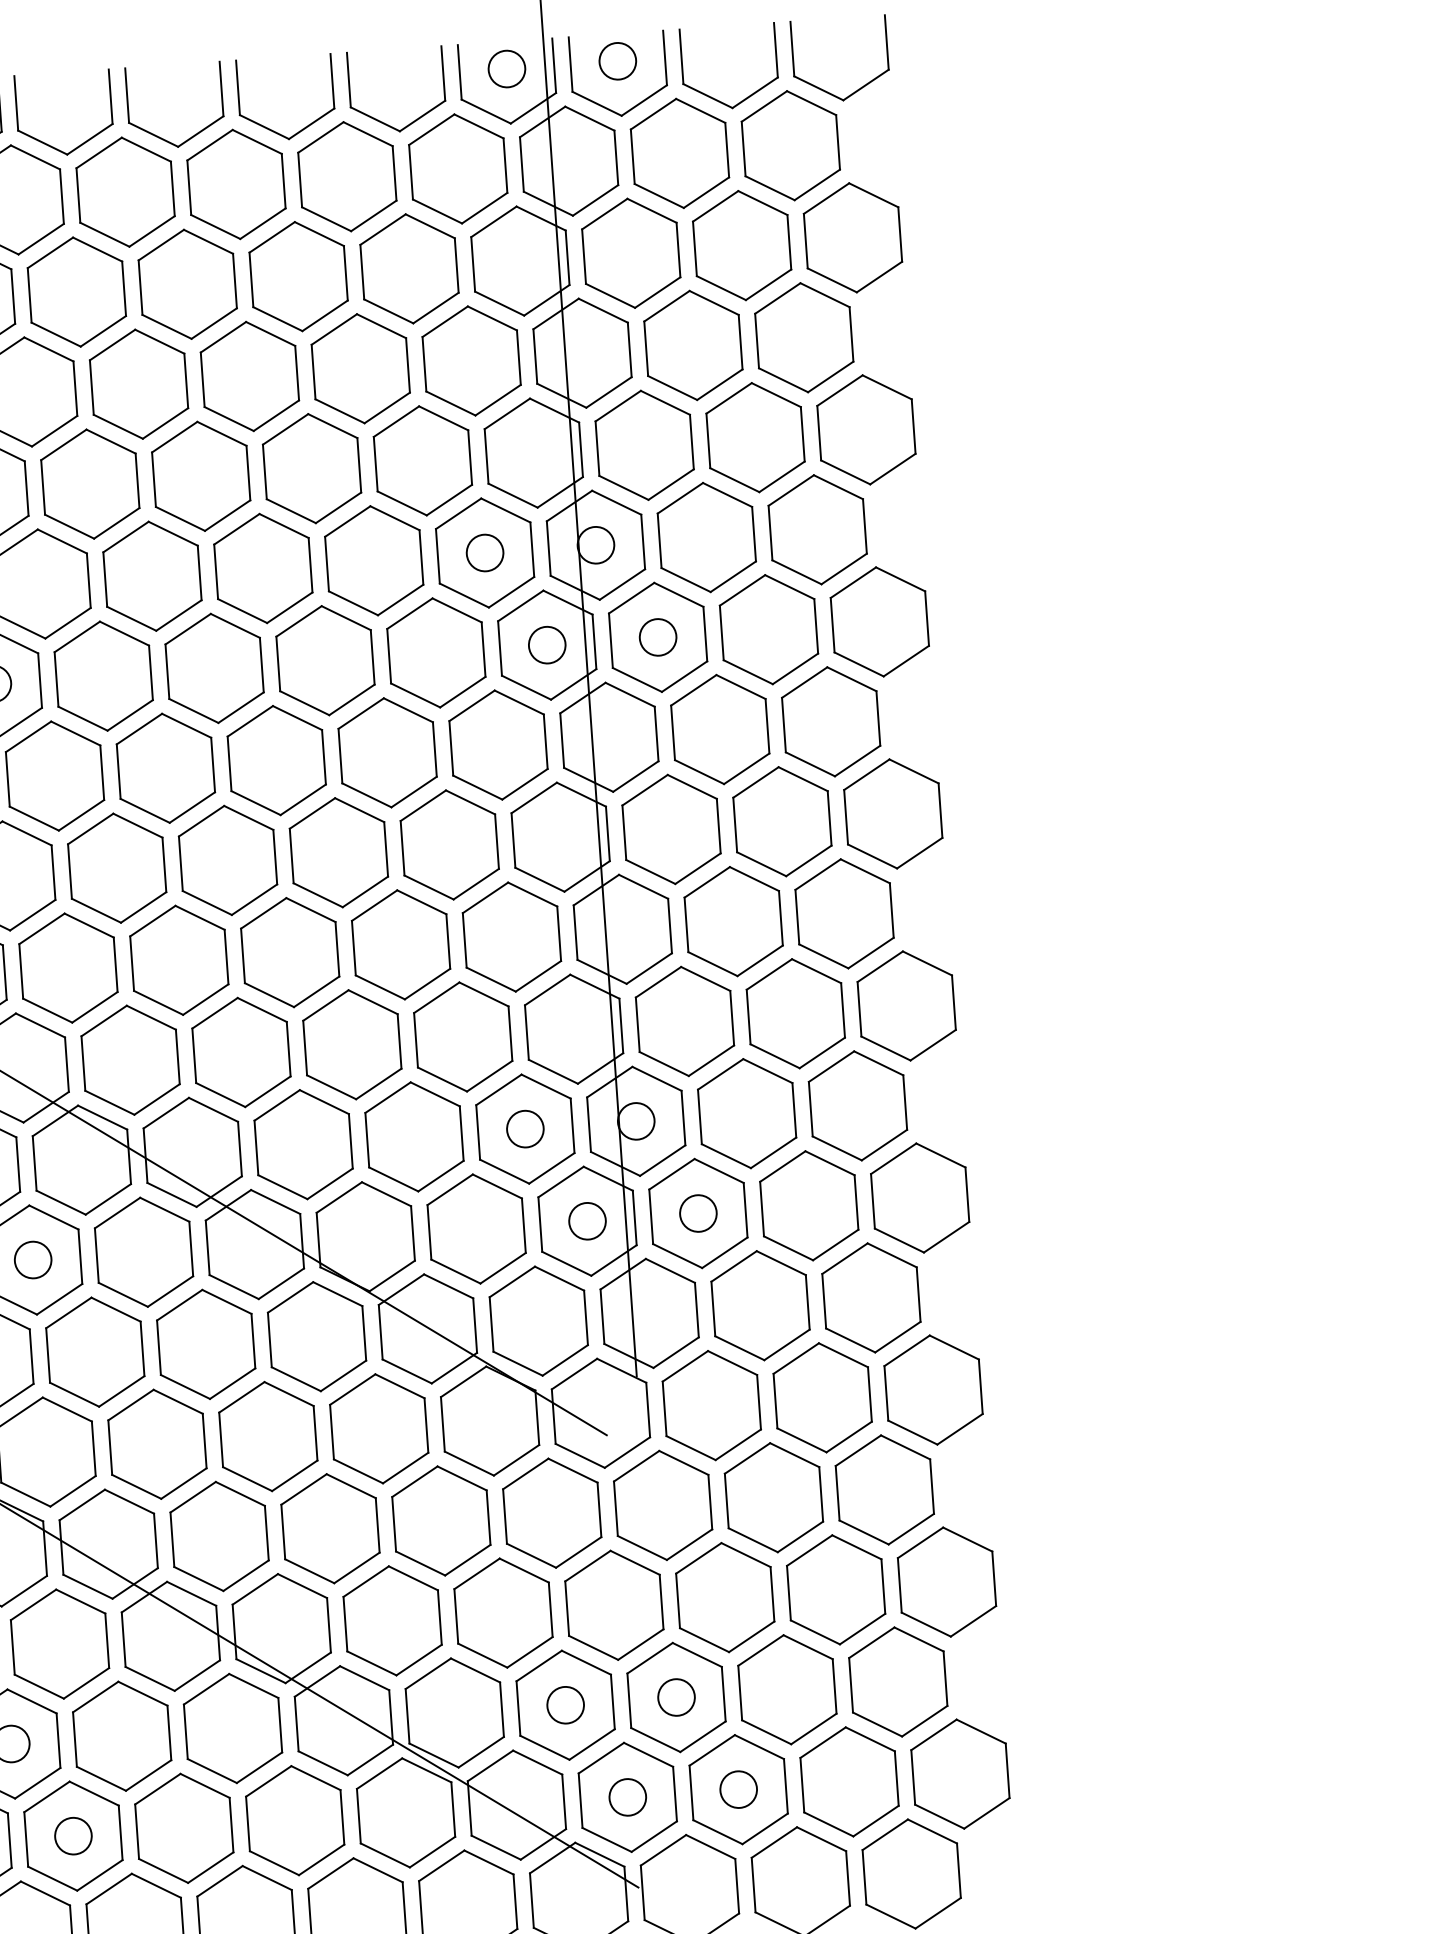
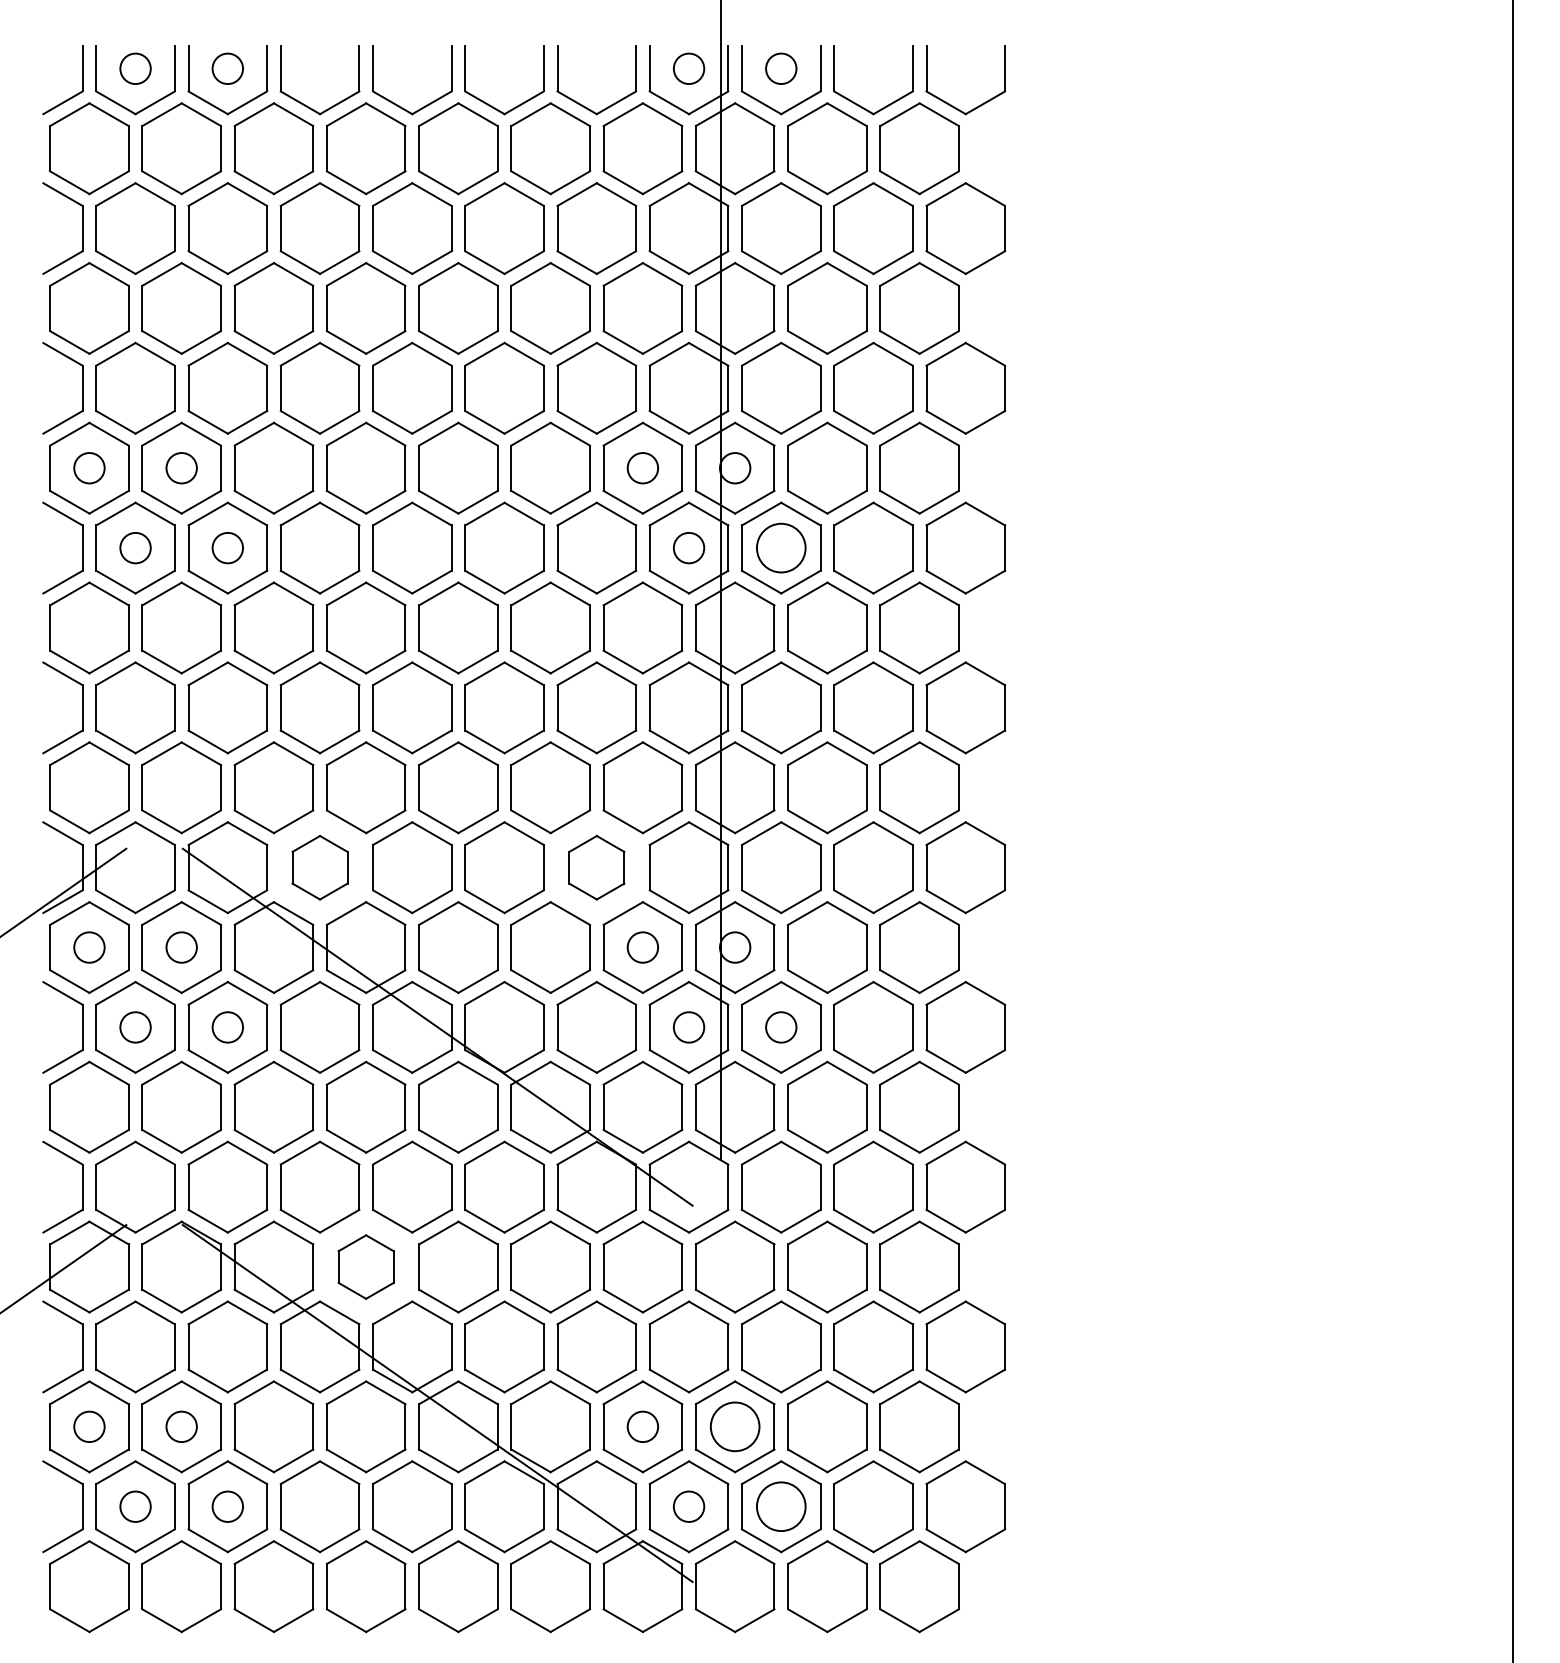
circle: (658, 636) -> (781, 547), size x1.6
part: (462, 1036) -> (596, 867), size x0.7
part: (129, 1060) -> (319, 867), size x0.7
part: (218, 1535) -> (365, 1266), size x0.7
circle: (675, 1697) -> (734, 1426), size x1.6
circle: (738, 1789) -> (781, 1506), size x1.6

